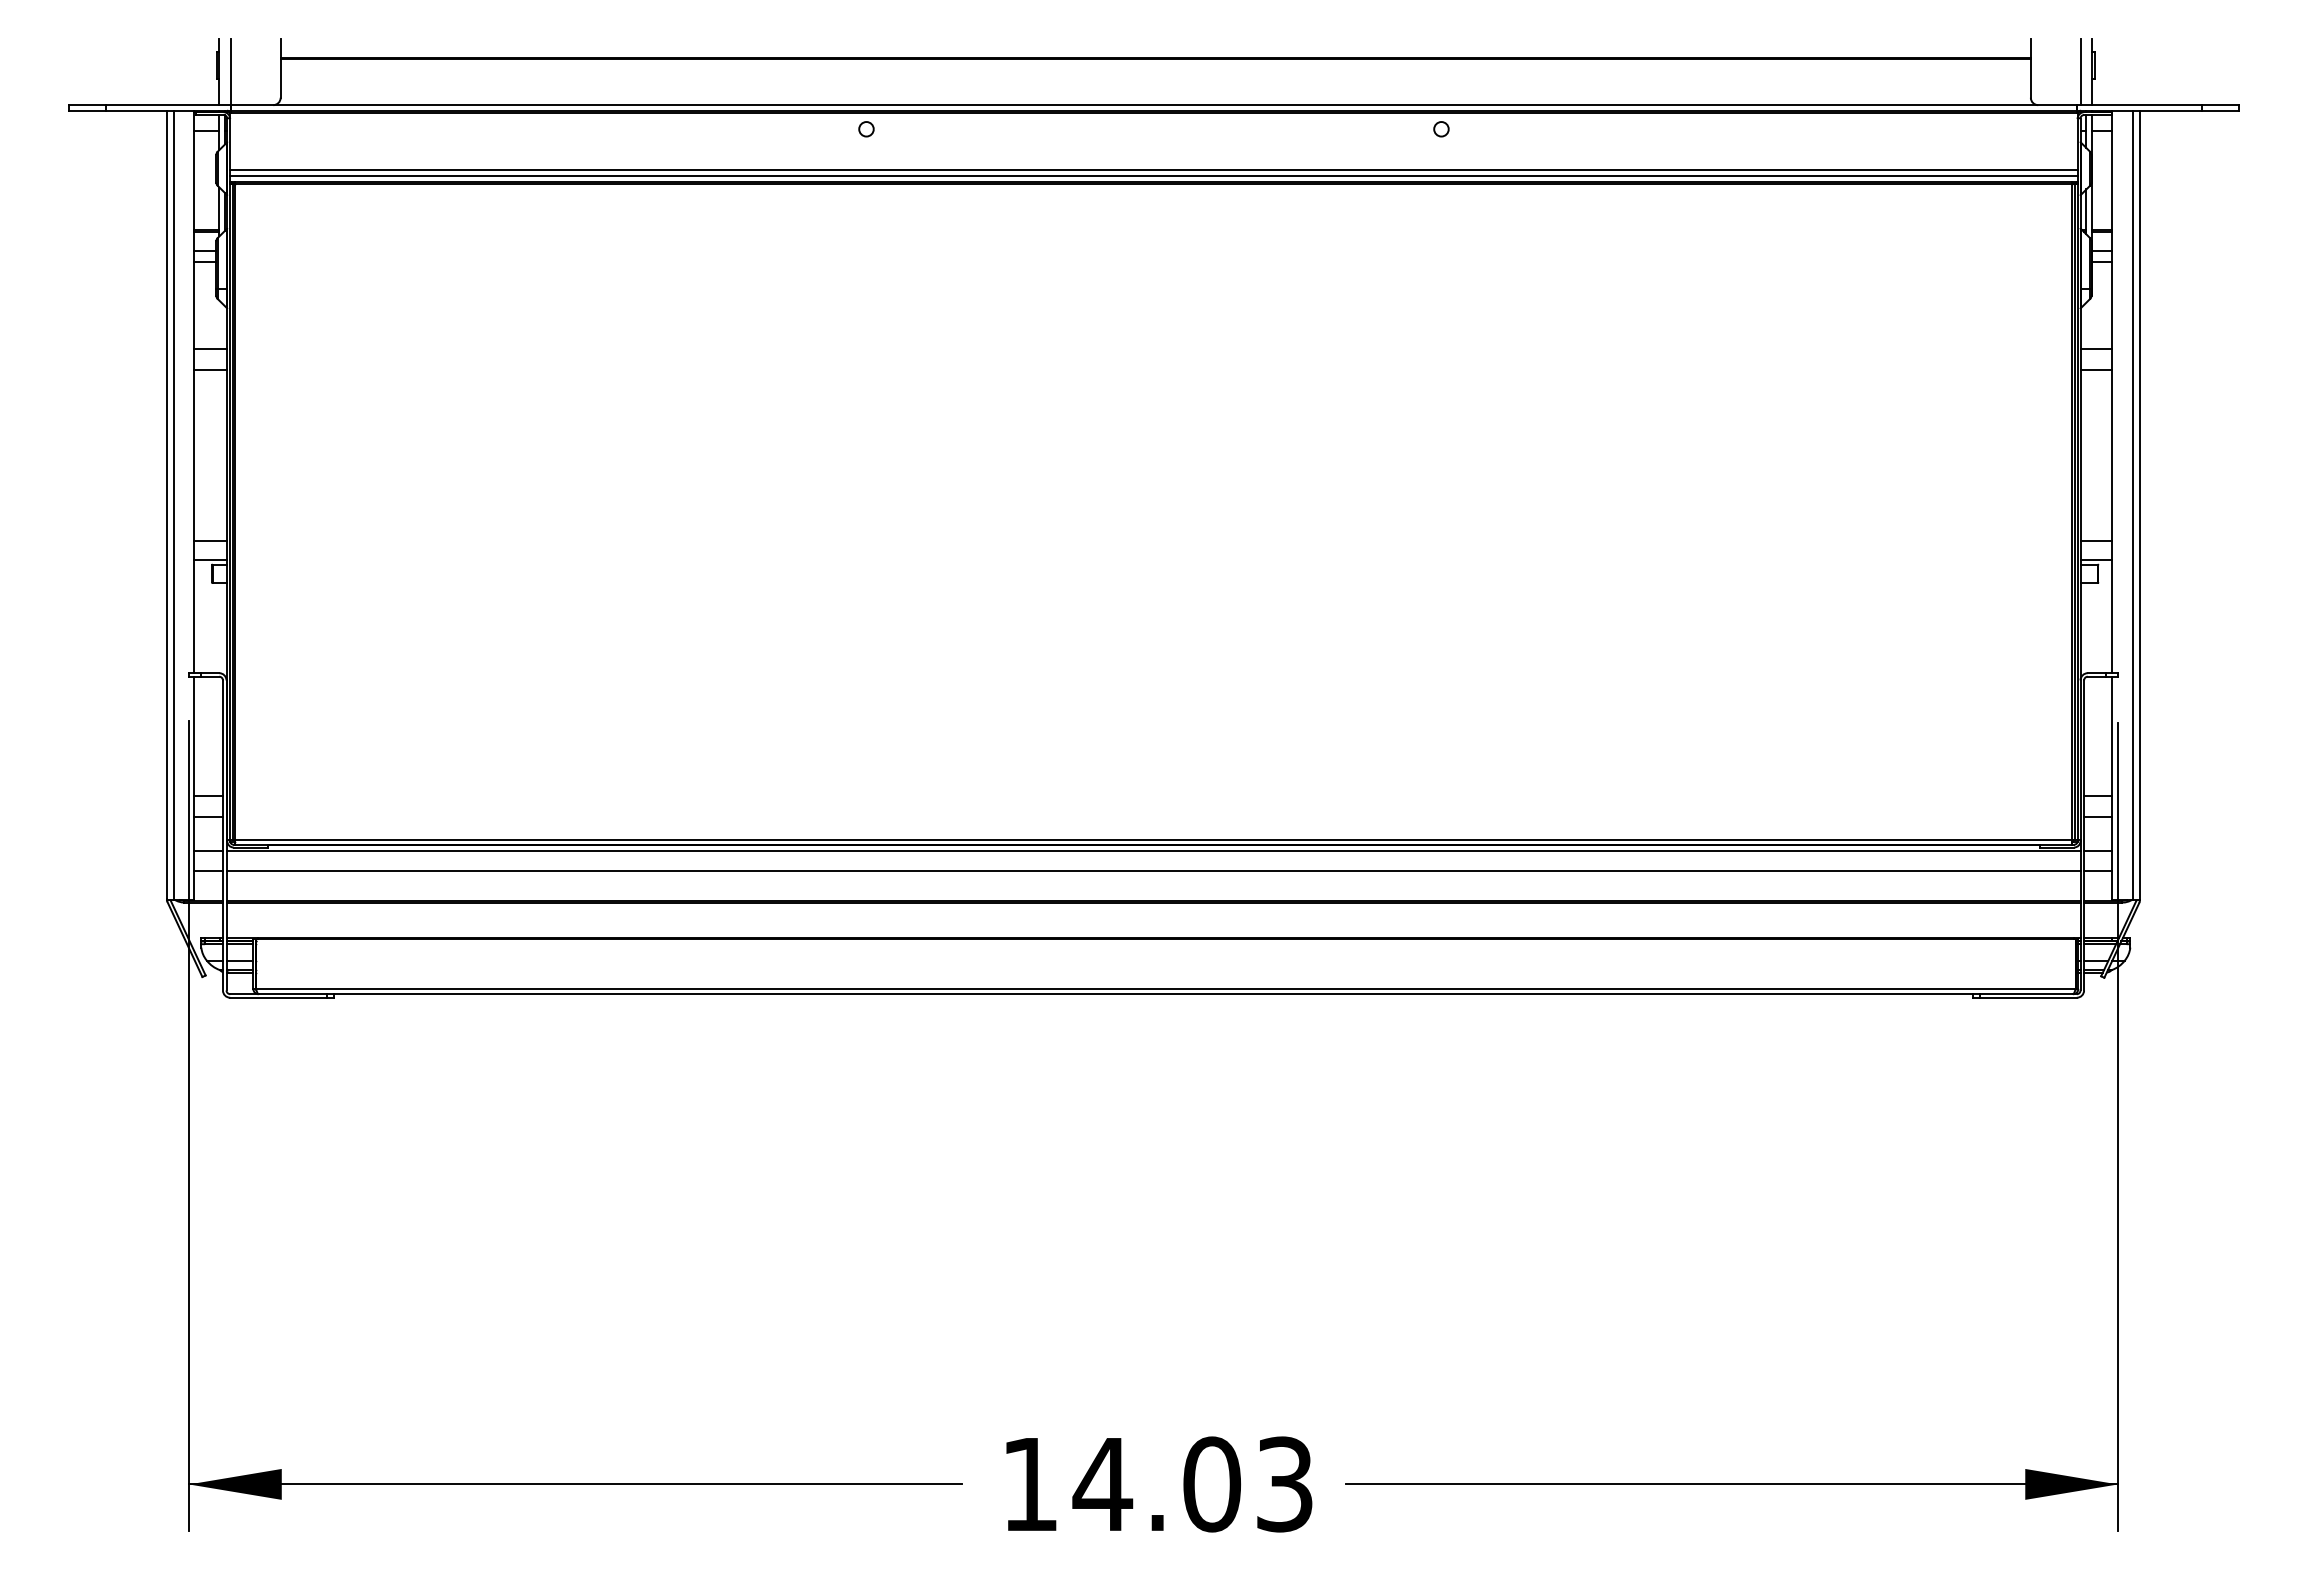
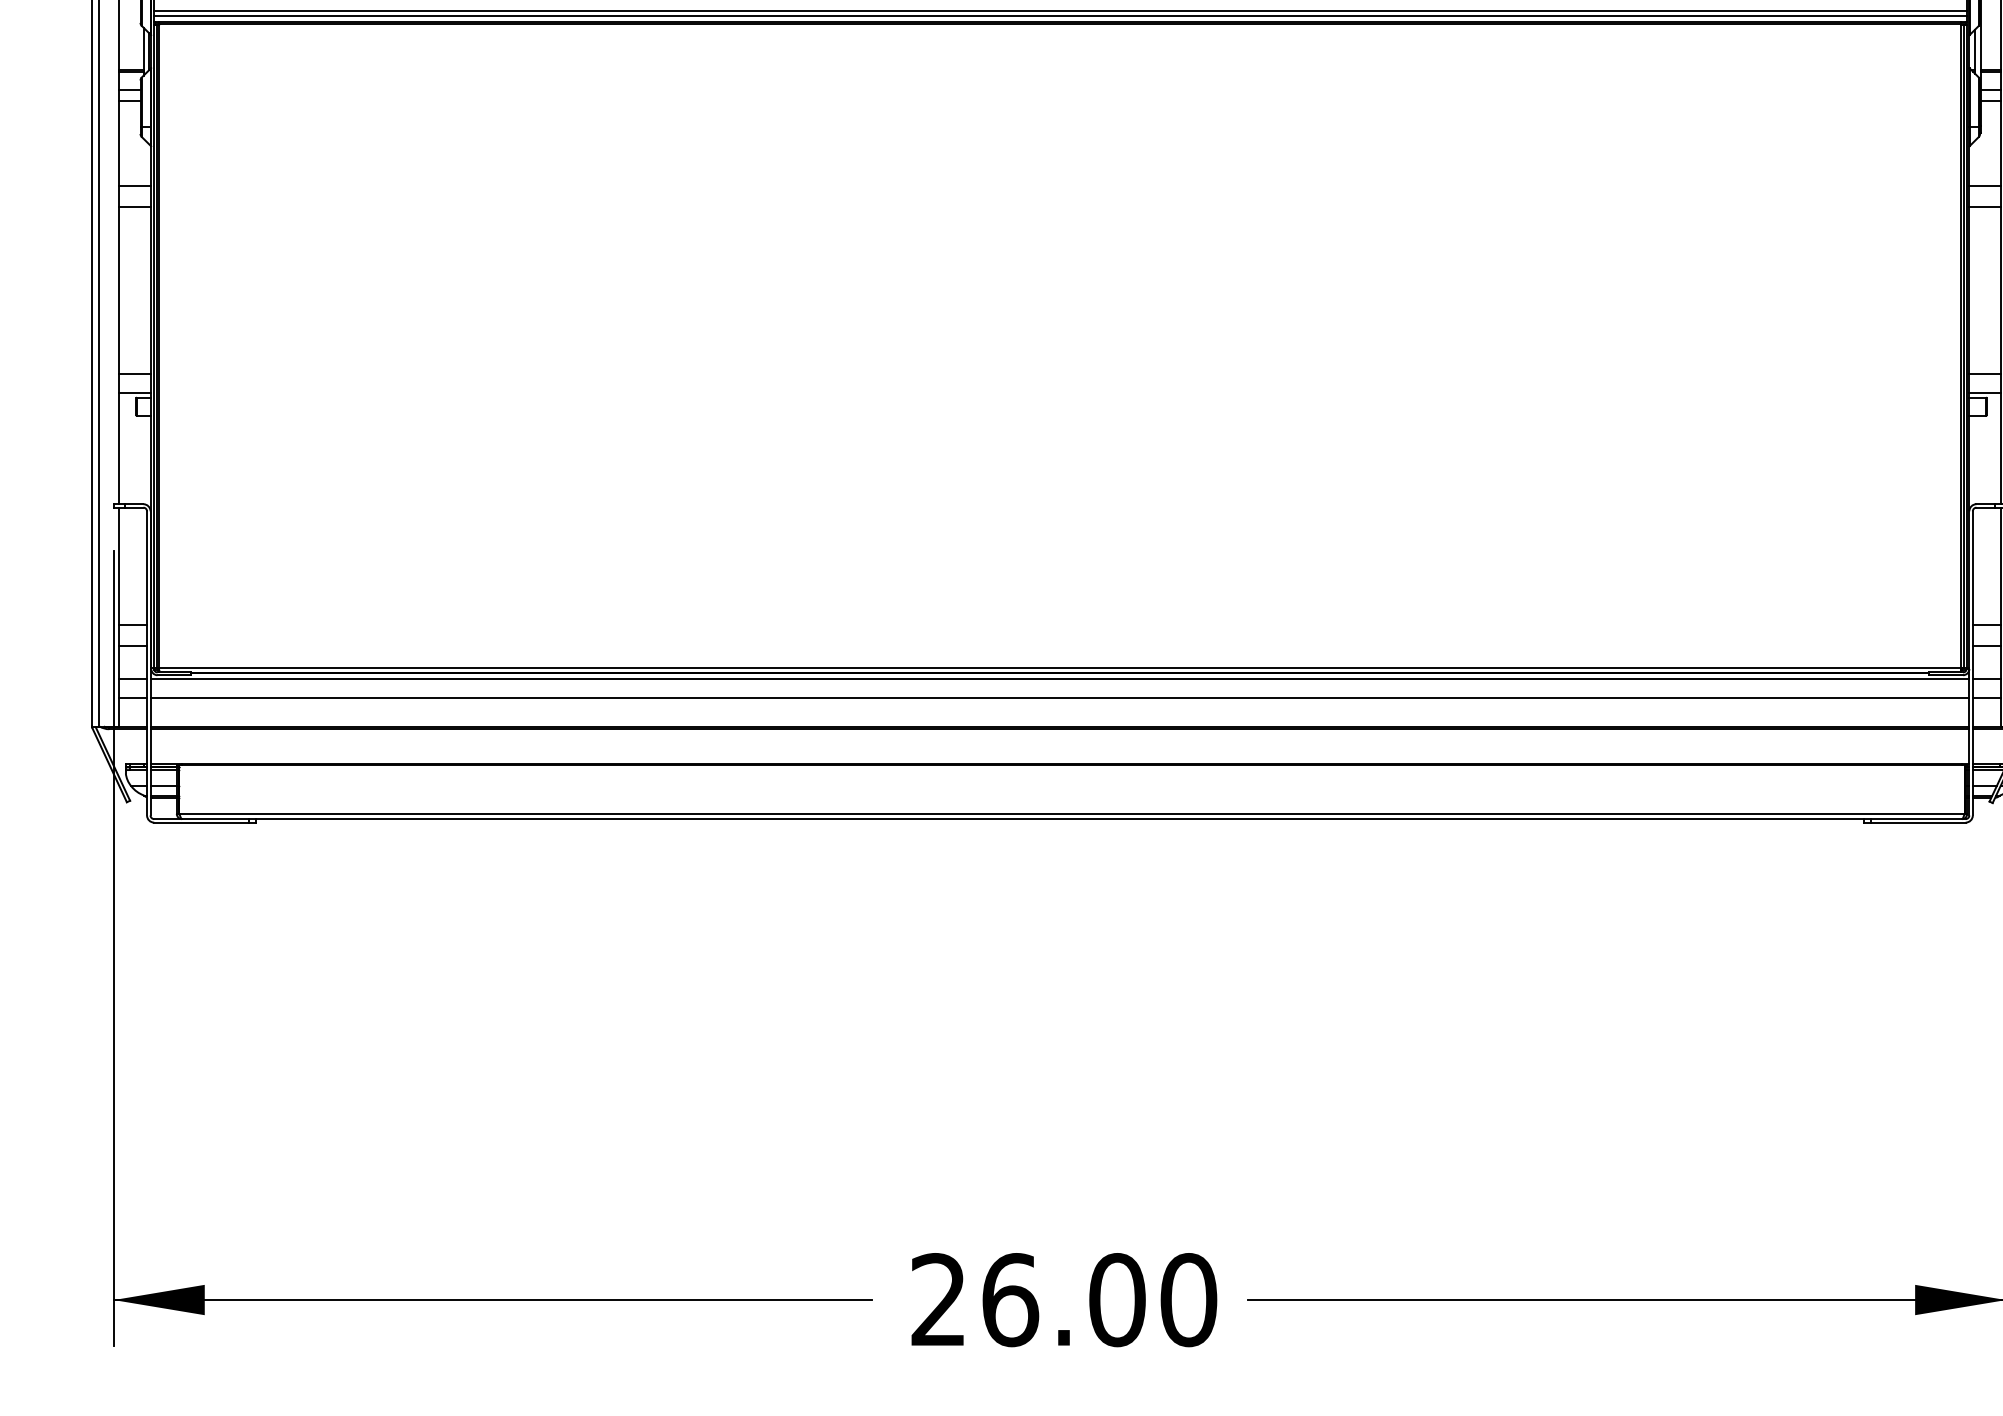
text: (1157, 1484) -> (1063, 1300), 14.03 -> 26.00

